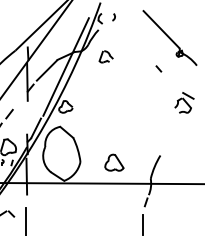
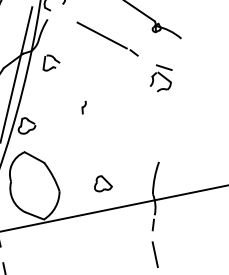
line: (137, 50) -> (102, 35), added
part: (105, 56) -> (49, 62), moved
part: (112, 102) -> (84, 107), added
part: (184, 102) -> (161, 77), moved
part: (113, 162) -> (101, 183), size x0.71

